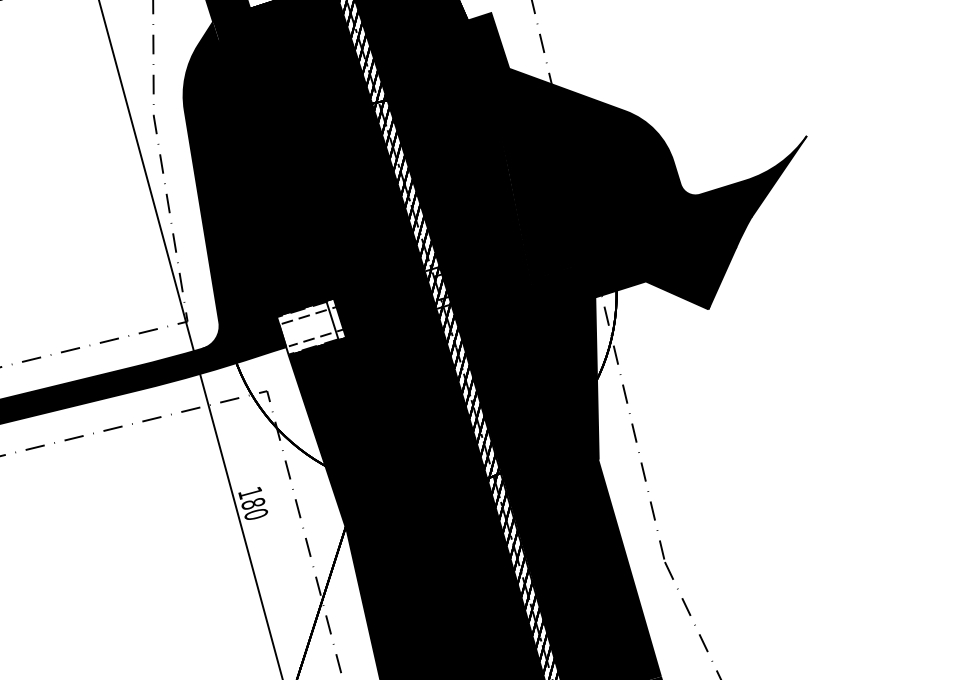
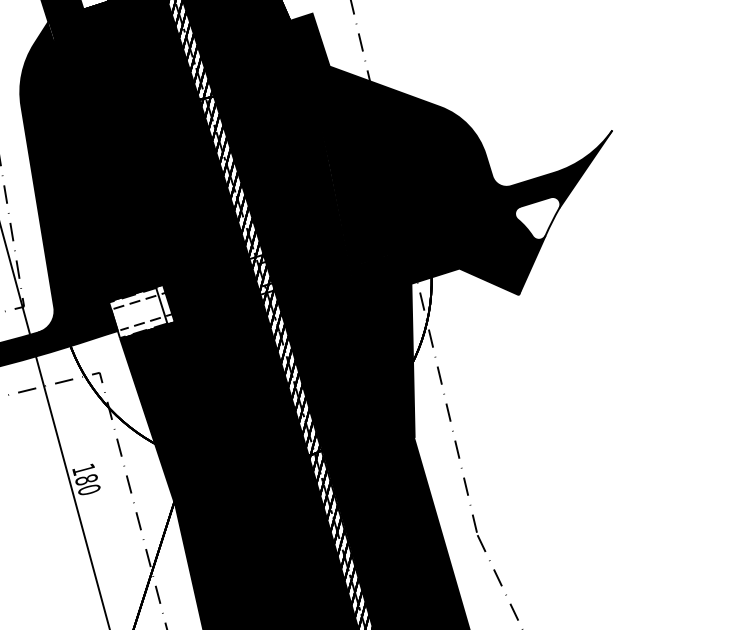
fill: (728, 228) -> (537, 218), removed

